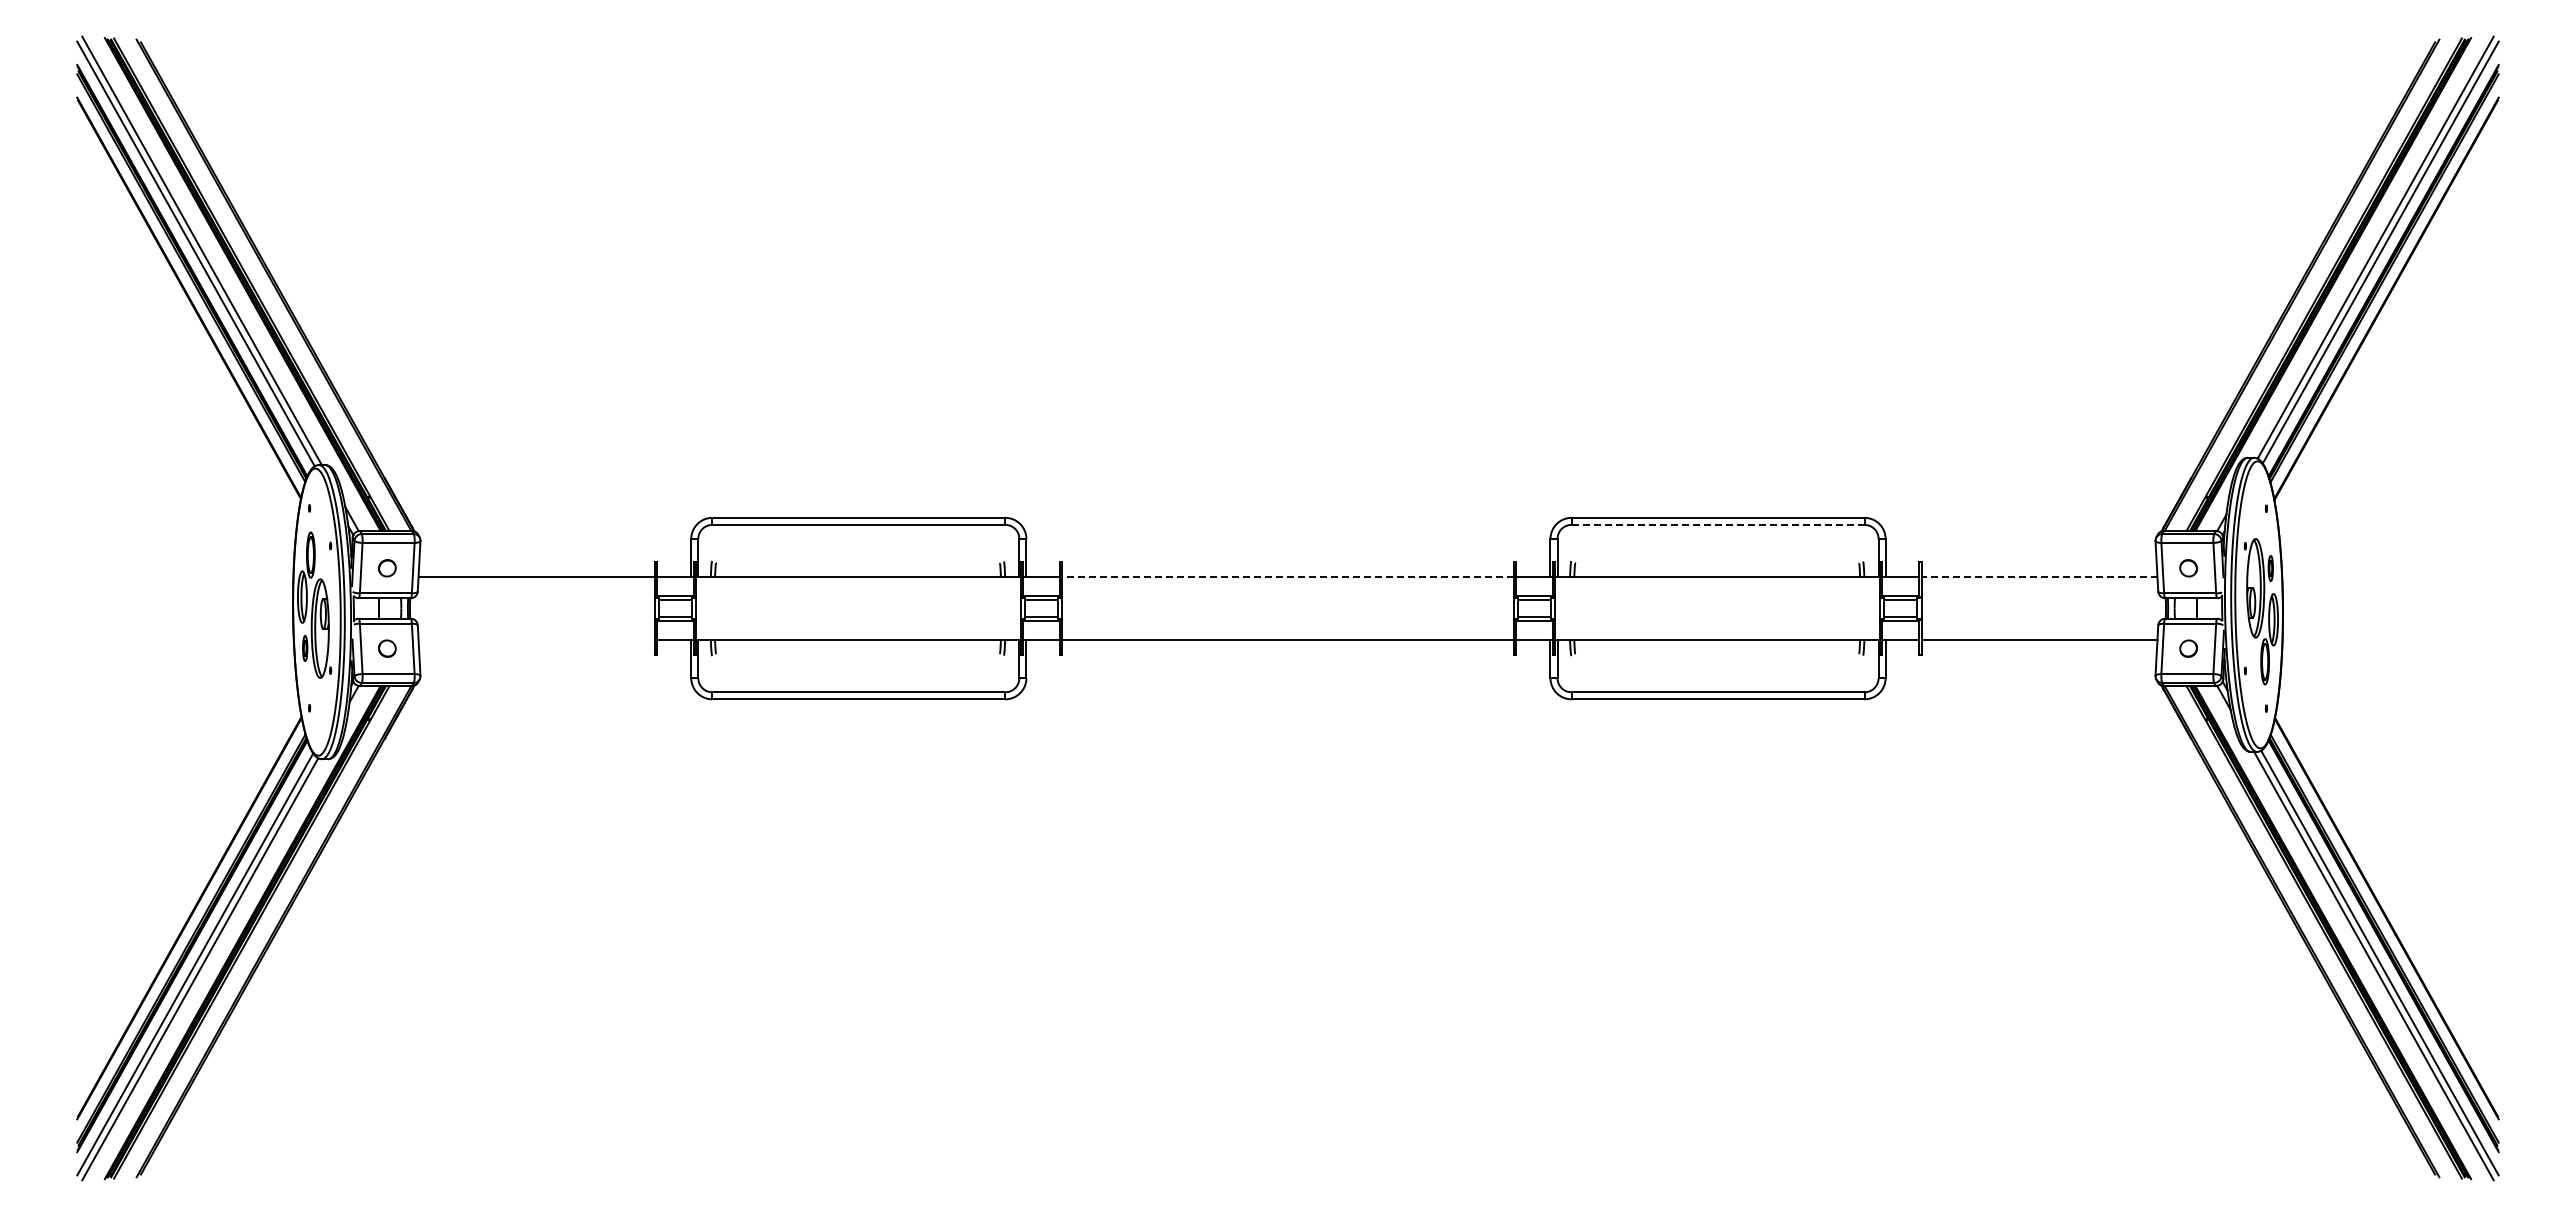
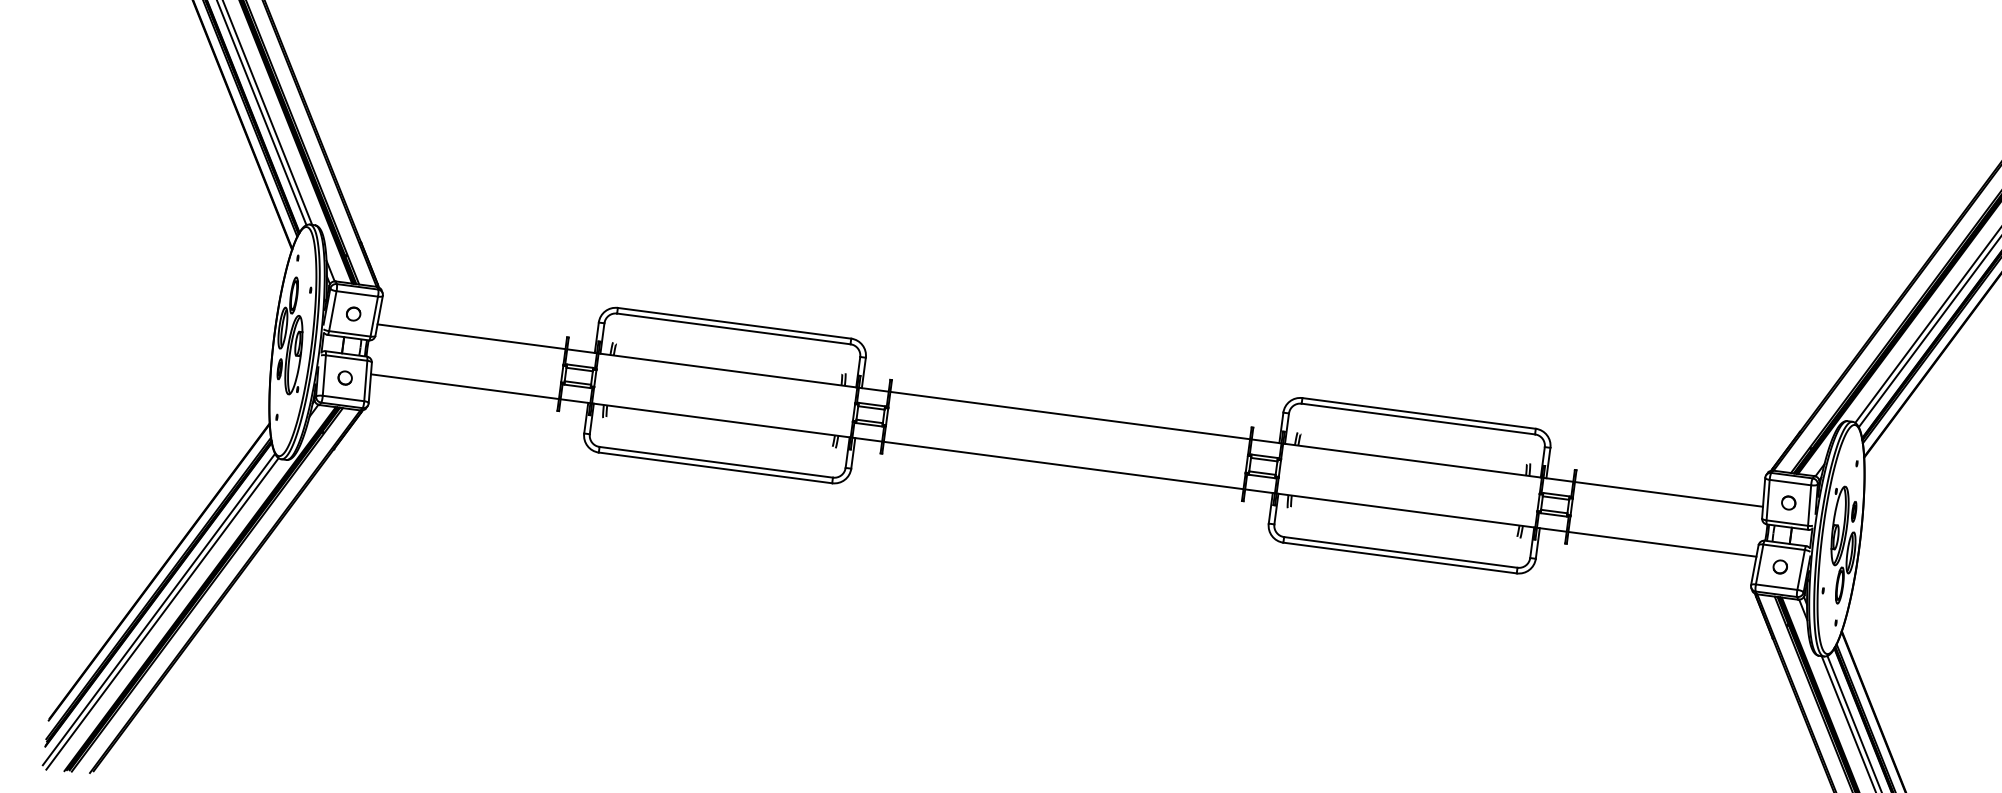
line: (1717, 524) -> (1417, 418), dashed -> solid
line: (1288, 577) -> (1070, 415), dashed -> solid
line: (2038, 577) -> (1668, 494), dashed -> solid
line: (536, 639) -> (464, 386), added

